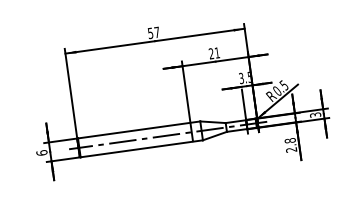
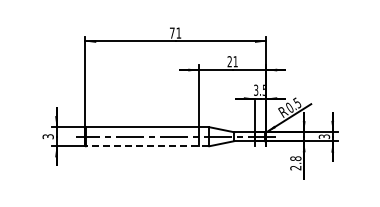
text: (153, 32) -> (175, 32), 57 -> 71
line: (141, 149) -> (147, 146), solid -> dashed
text: (41, 152) -> (47, 136), 6 -> 3

